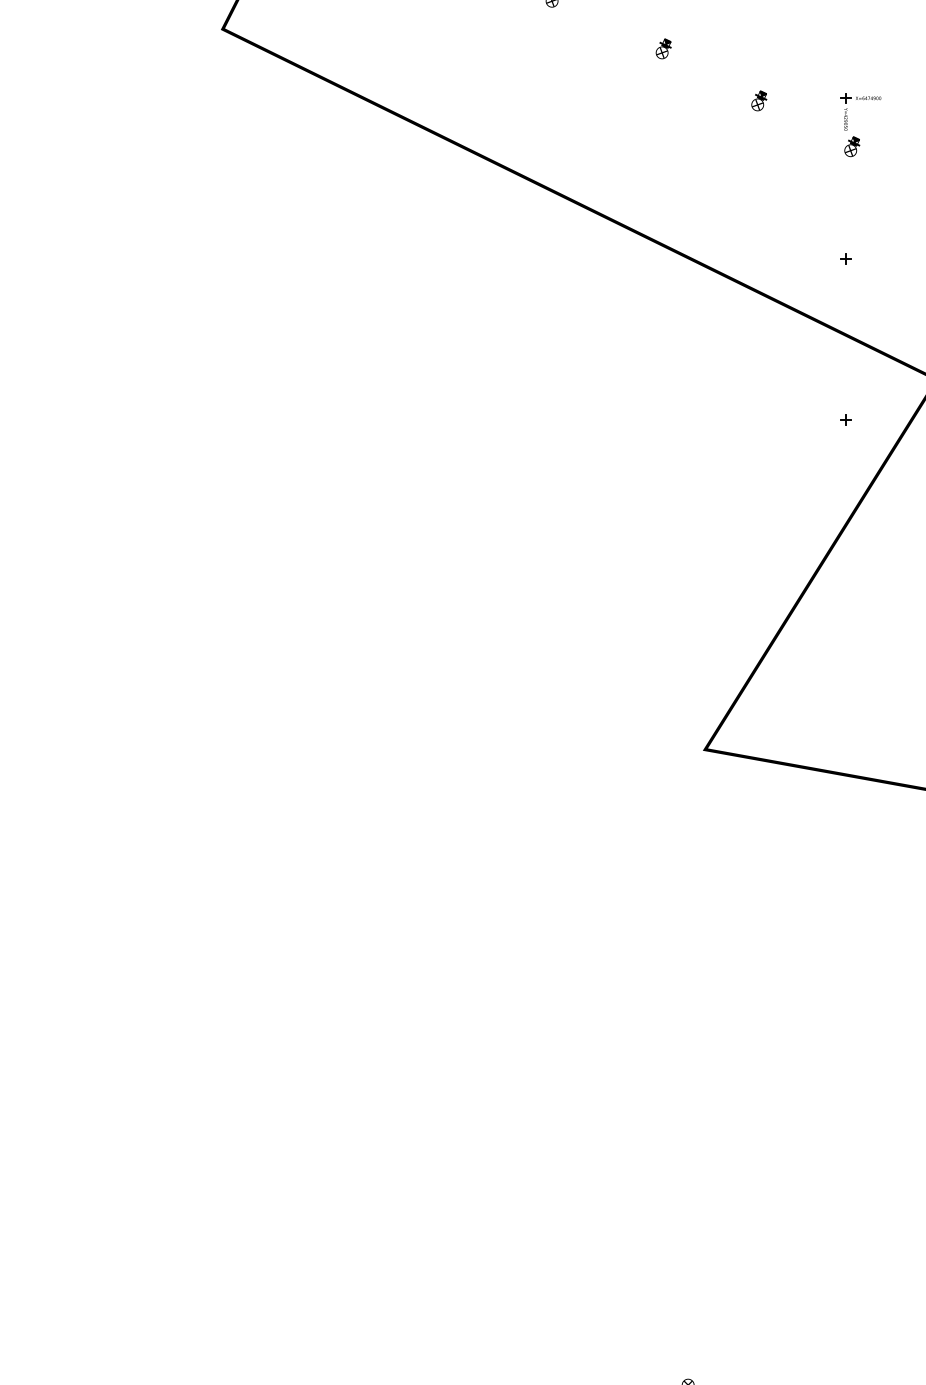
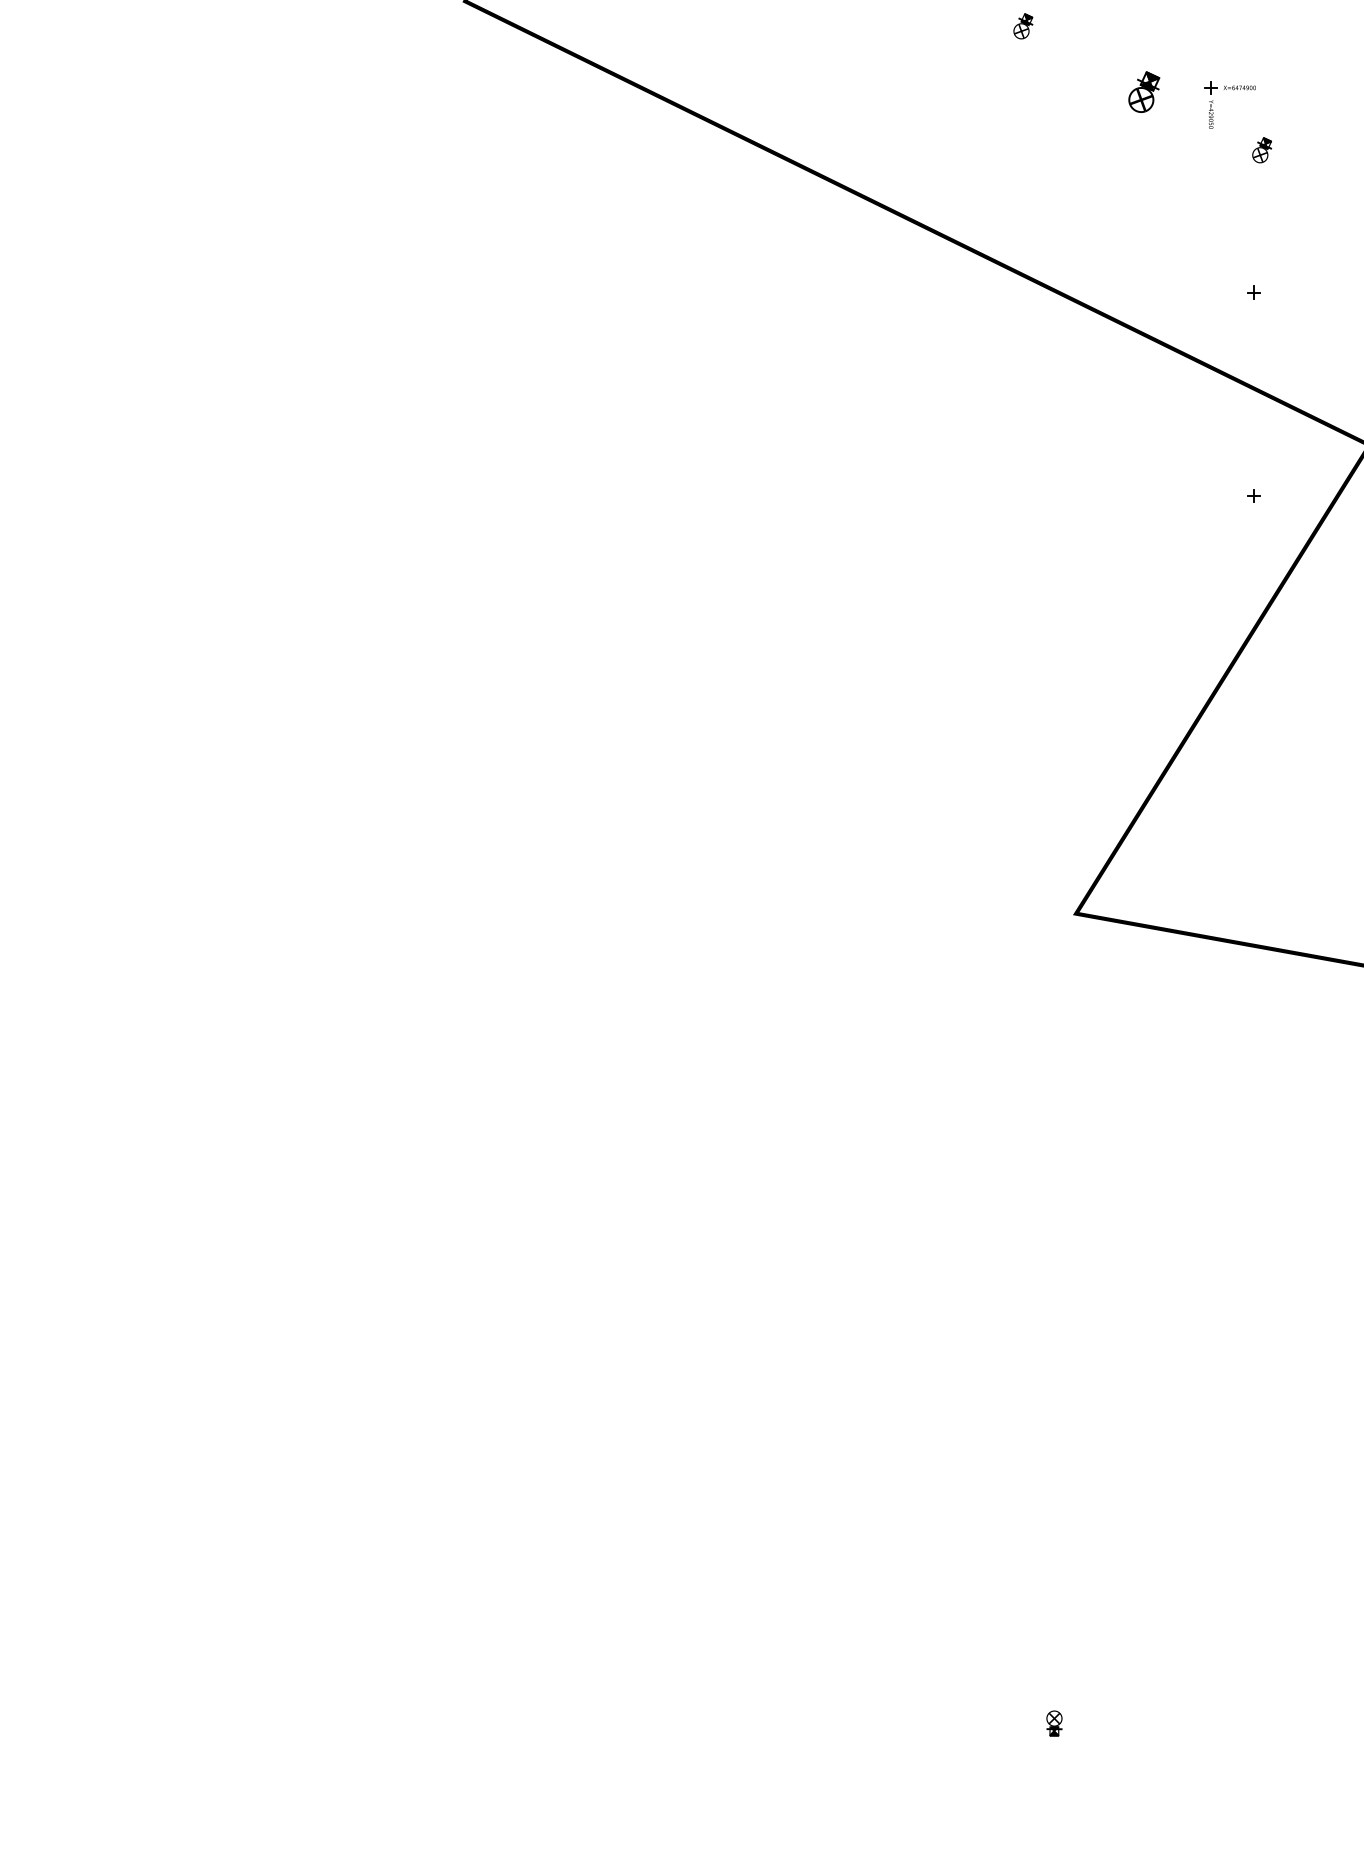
part: (863, 100) -> (1233, 90), moved
part: (759, 101) -> (1144, 92), size x1.6

